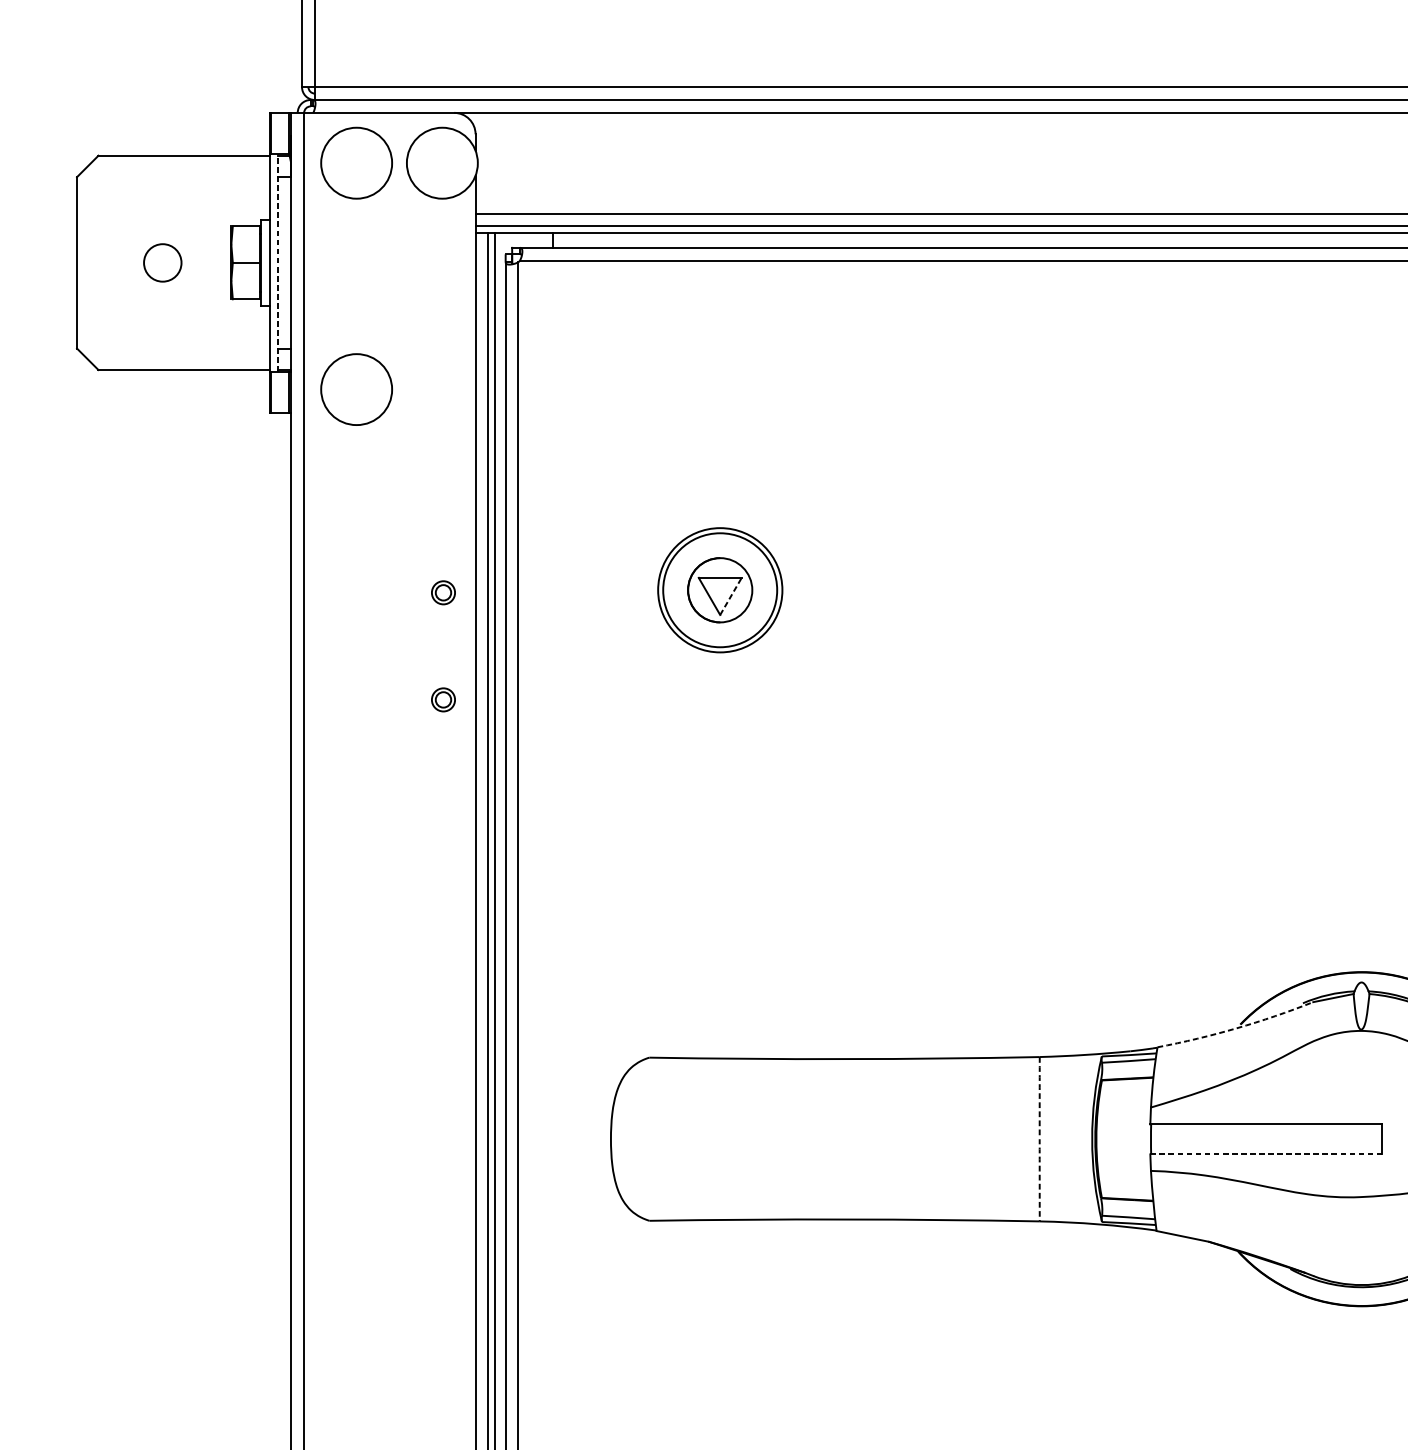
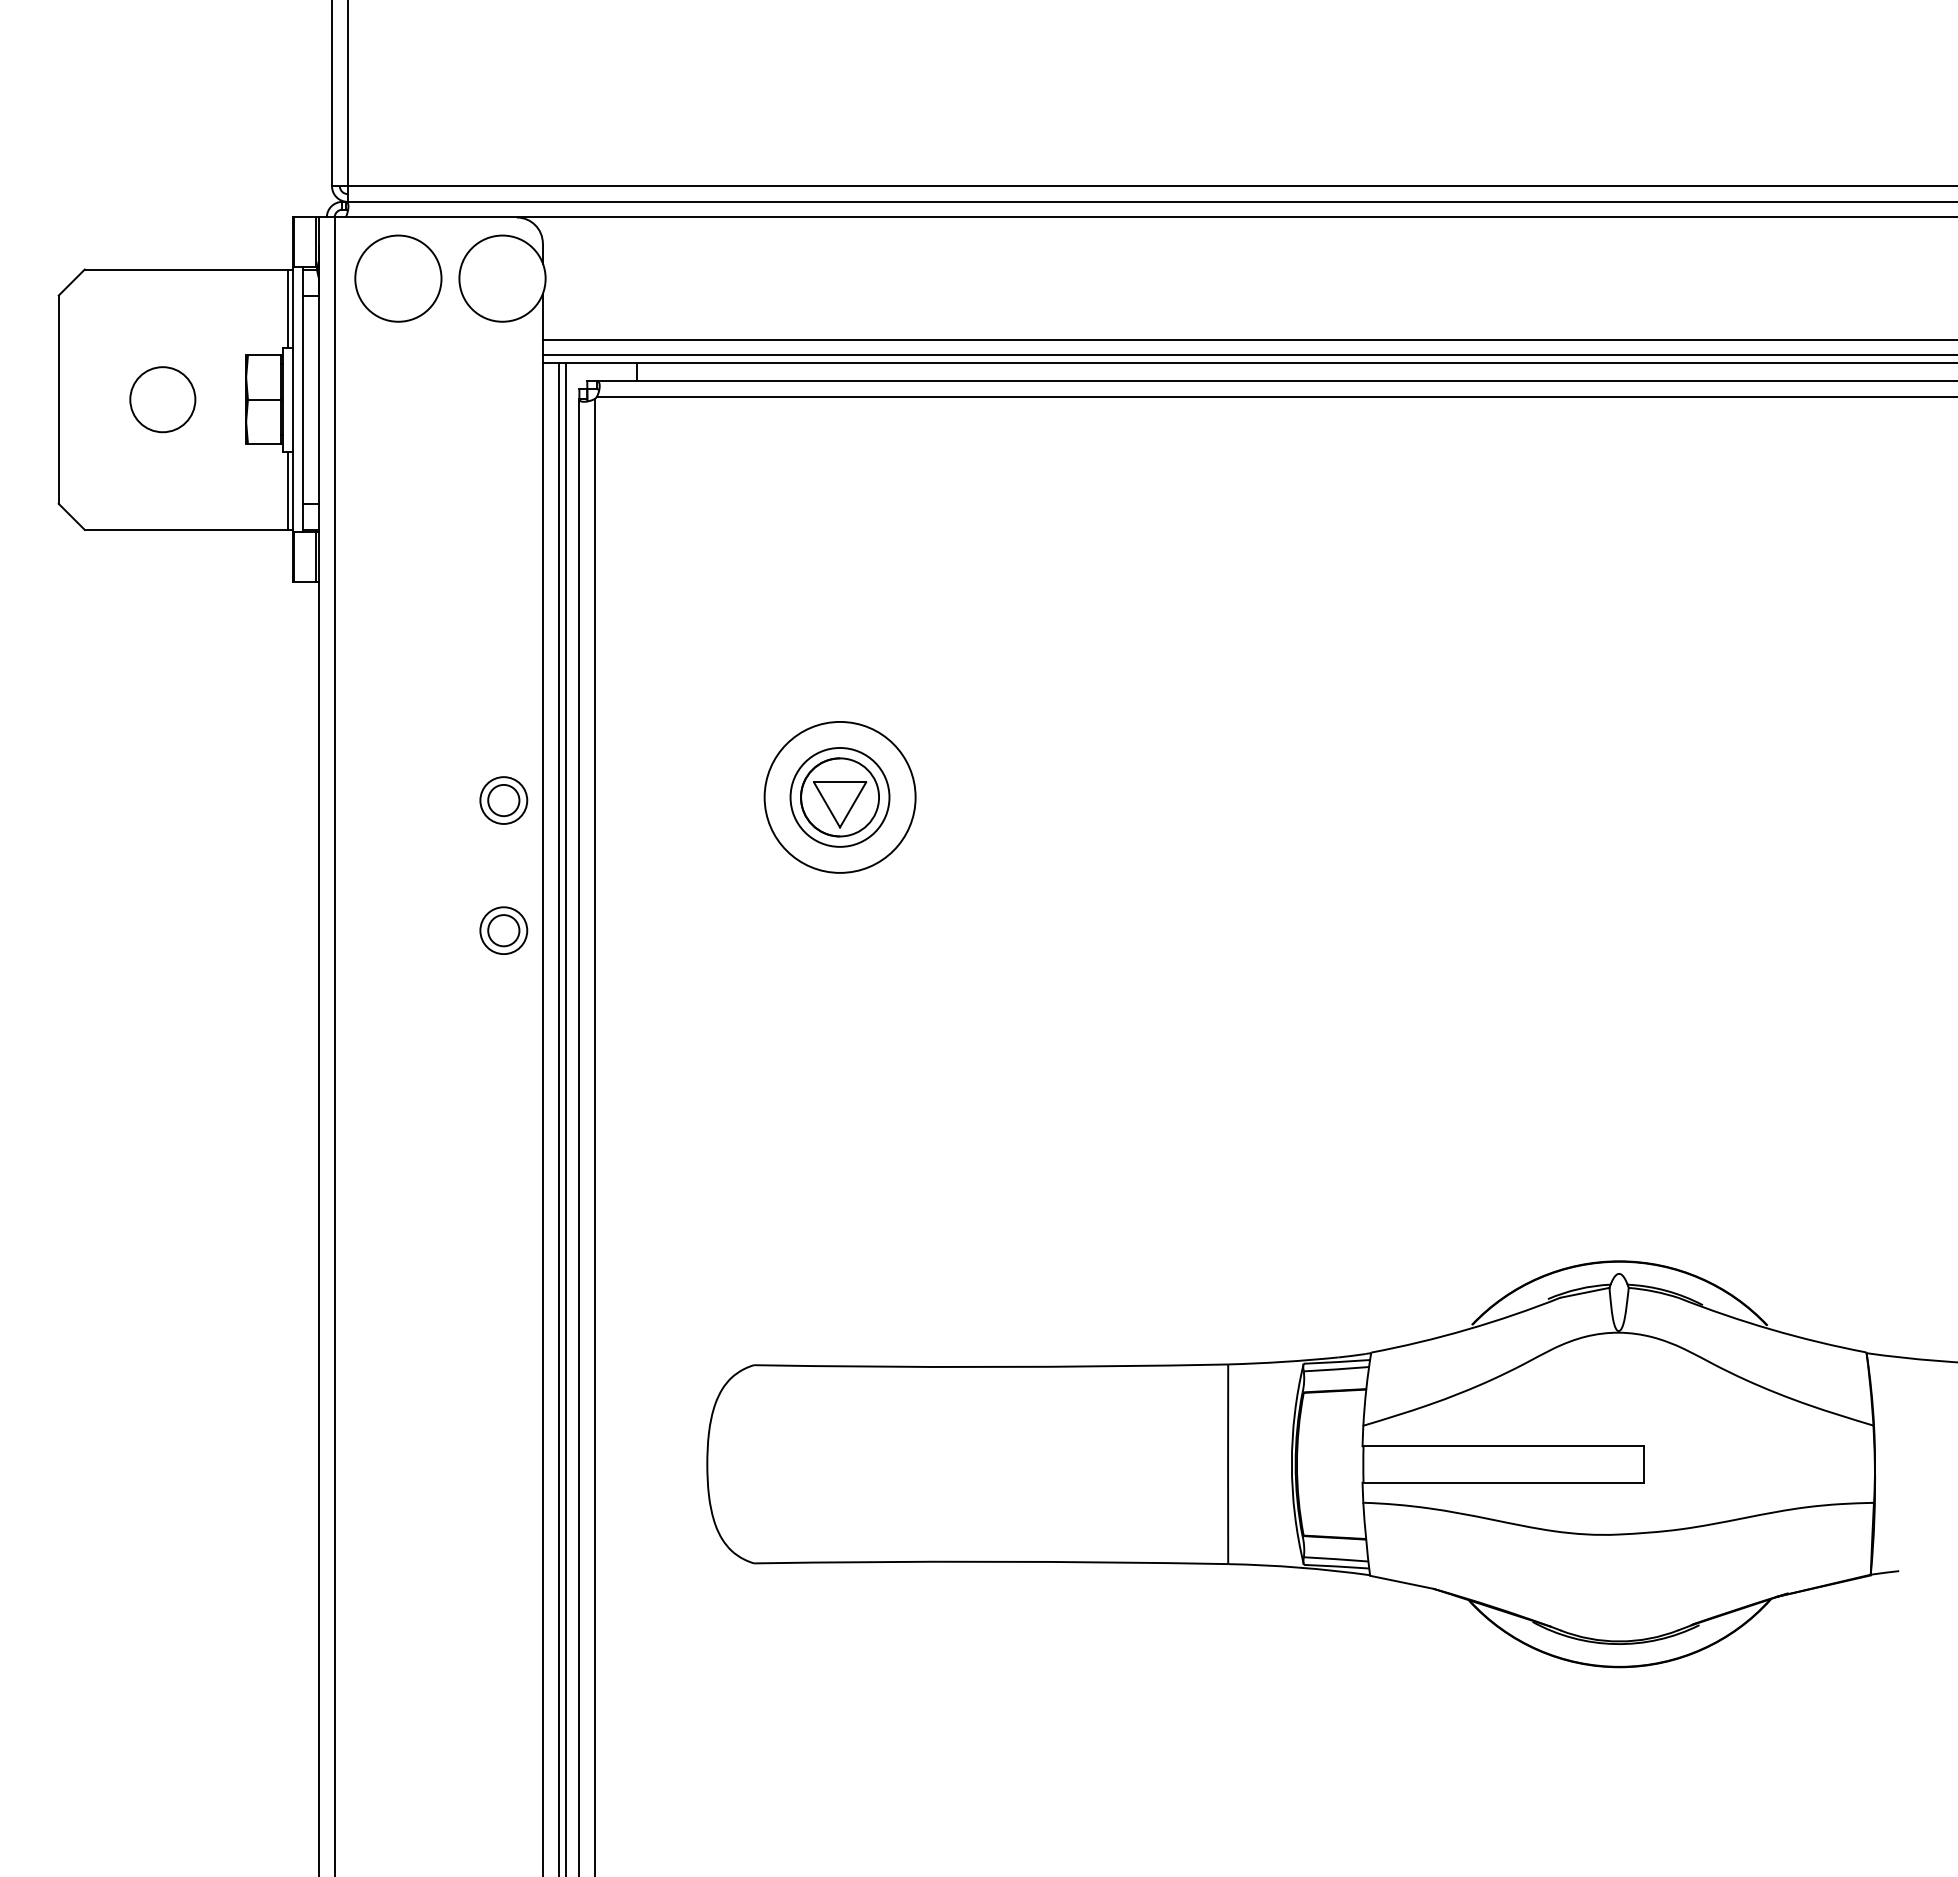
line: (265, 187) -> (287, 308), added
circle: (162, 262) -> (162, 399), size x1.43
line: (278, 262) -> (303, 399), dashed -> solid
line: (265, 337) -> (287, 490), added
circle: (356, 389) -> (398, 553), removed
circle: (719, 589) -> (839, 796), size x0.71
part: (443, 592) -> (503, 800), size x1.67
line: (731, 596) -> (853, 804), dashed -> solid
part: (443, 699) -> (503, 930), size x1.67
arc: (1236, 1028) -> (1467, 1329), dashed -> solid
arc: (1039, 1139) -> (1228, 1464), dashed -> solid
line: (1266, 1154) -> (1503, 1482), dashed -> solid

